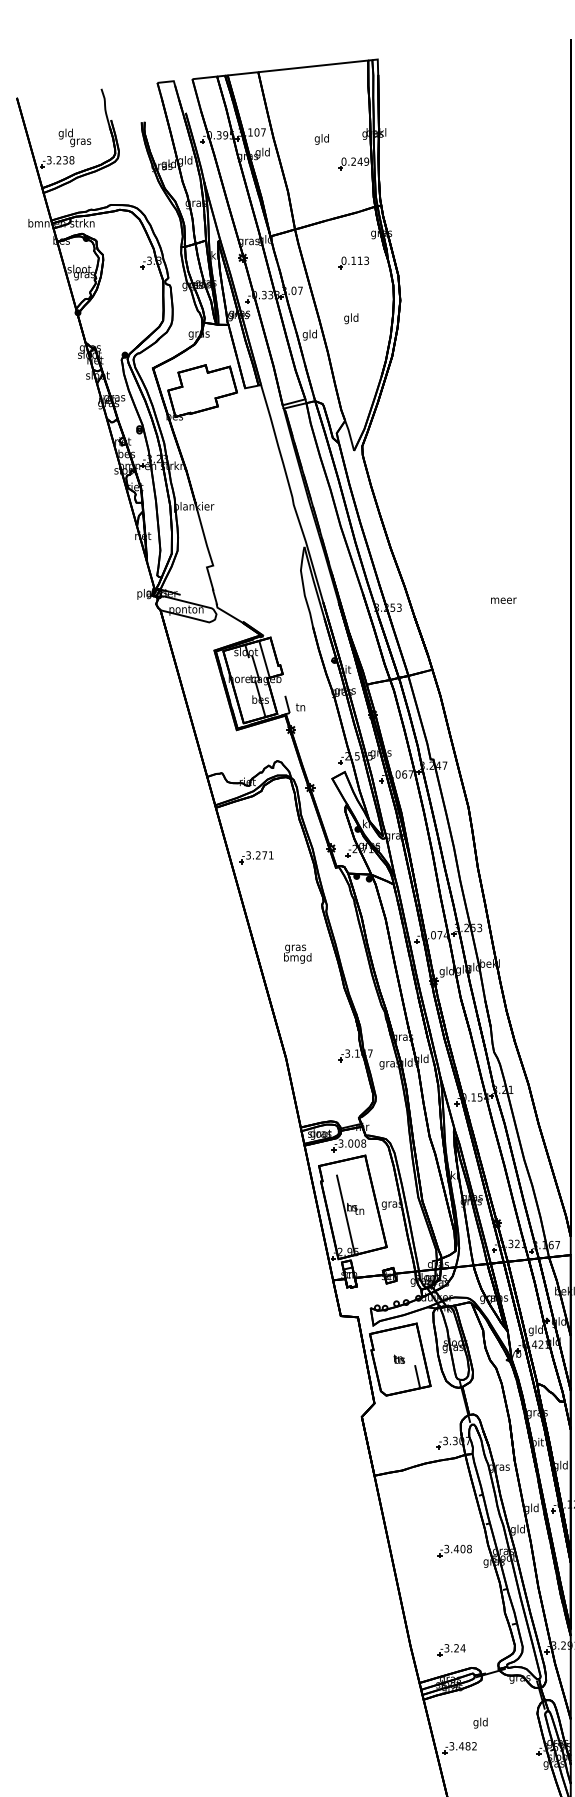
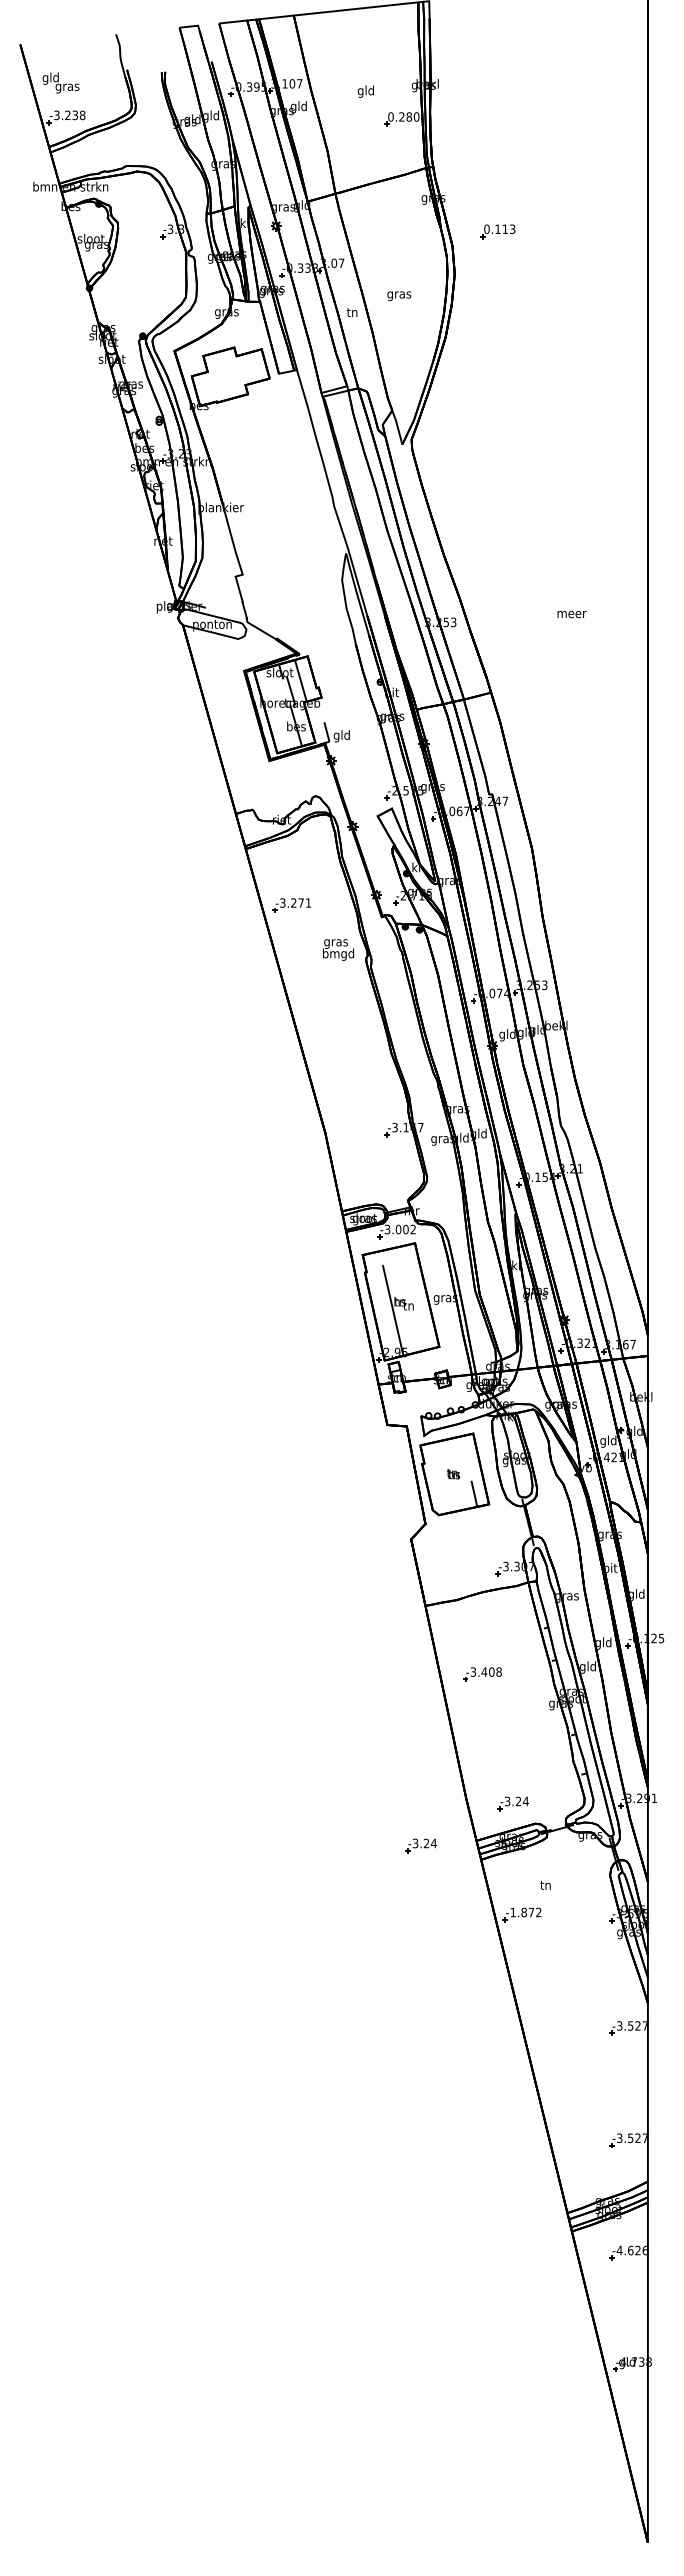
text: (74, 137) -> (60, 82), moved
text: (363, 161) -> (412, 116), 0.249 -> 0.280
part: (353, 262) -> (497, 231), moved
text: (351, 318) -> (399, 294), gld -> gras
text: (310, 335) -> (352, 313), gld -> tn
text: (300, 708) -> (341, 736), tn -> gld
text: (297, 953) -> (338, 949), moved
text: (363, 1143) -> (413, 1229), -3.008 -> -3.002
part: (454, 1551) -> (482, 1674), moved
part: (370, 1687) -> (420, 1845), added
text: (480, 1723) -> (545, 1886), gld -> tn
text: (460, 1746) -> (522, 1912), -3.482 -> -1.872

